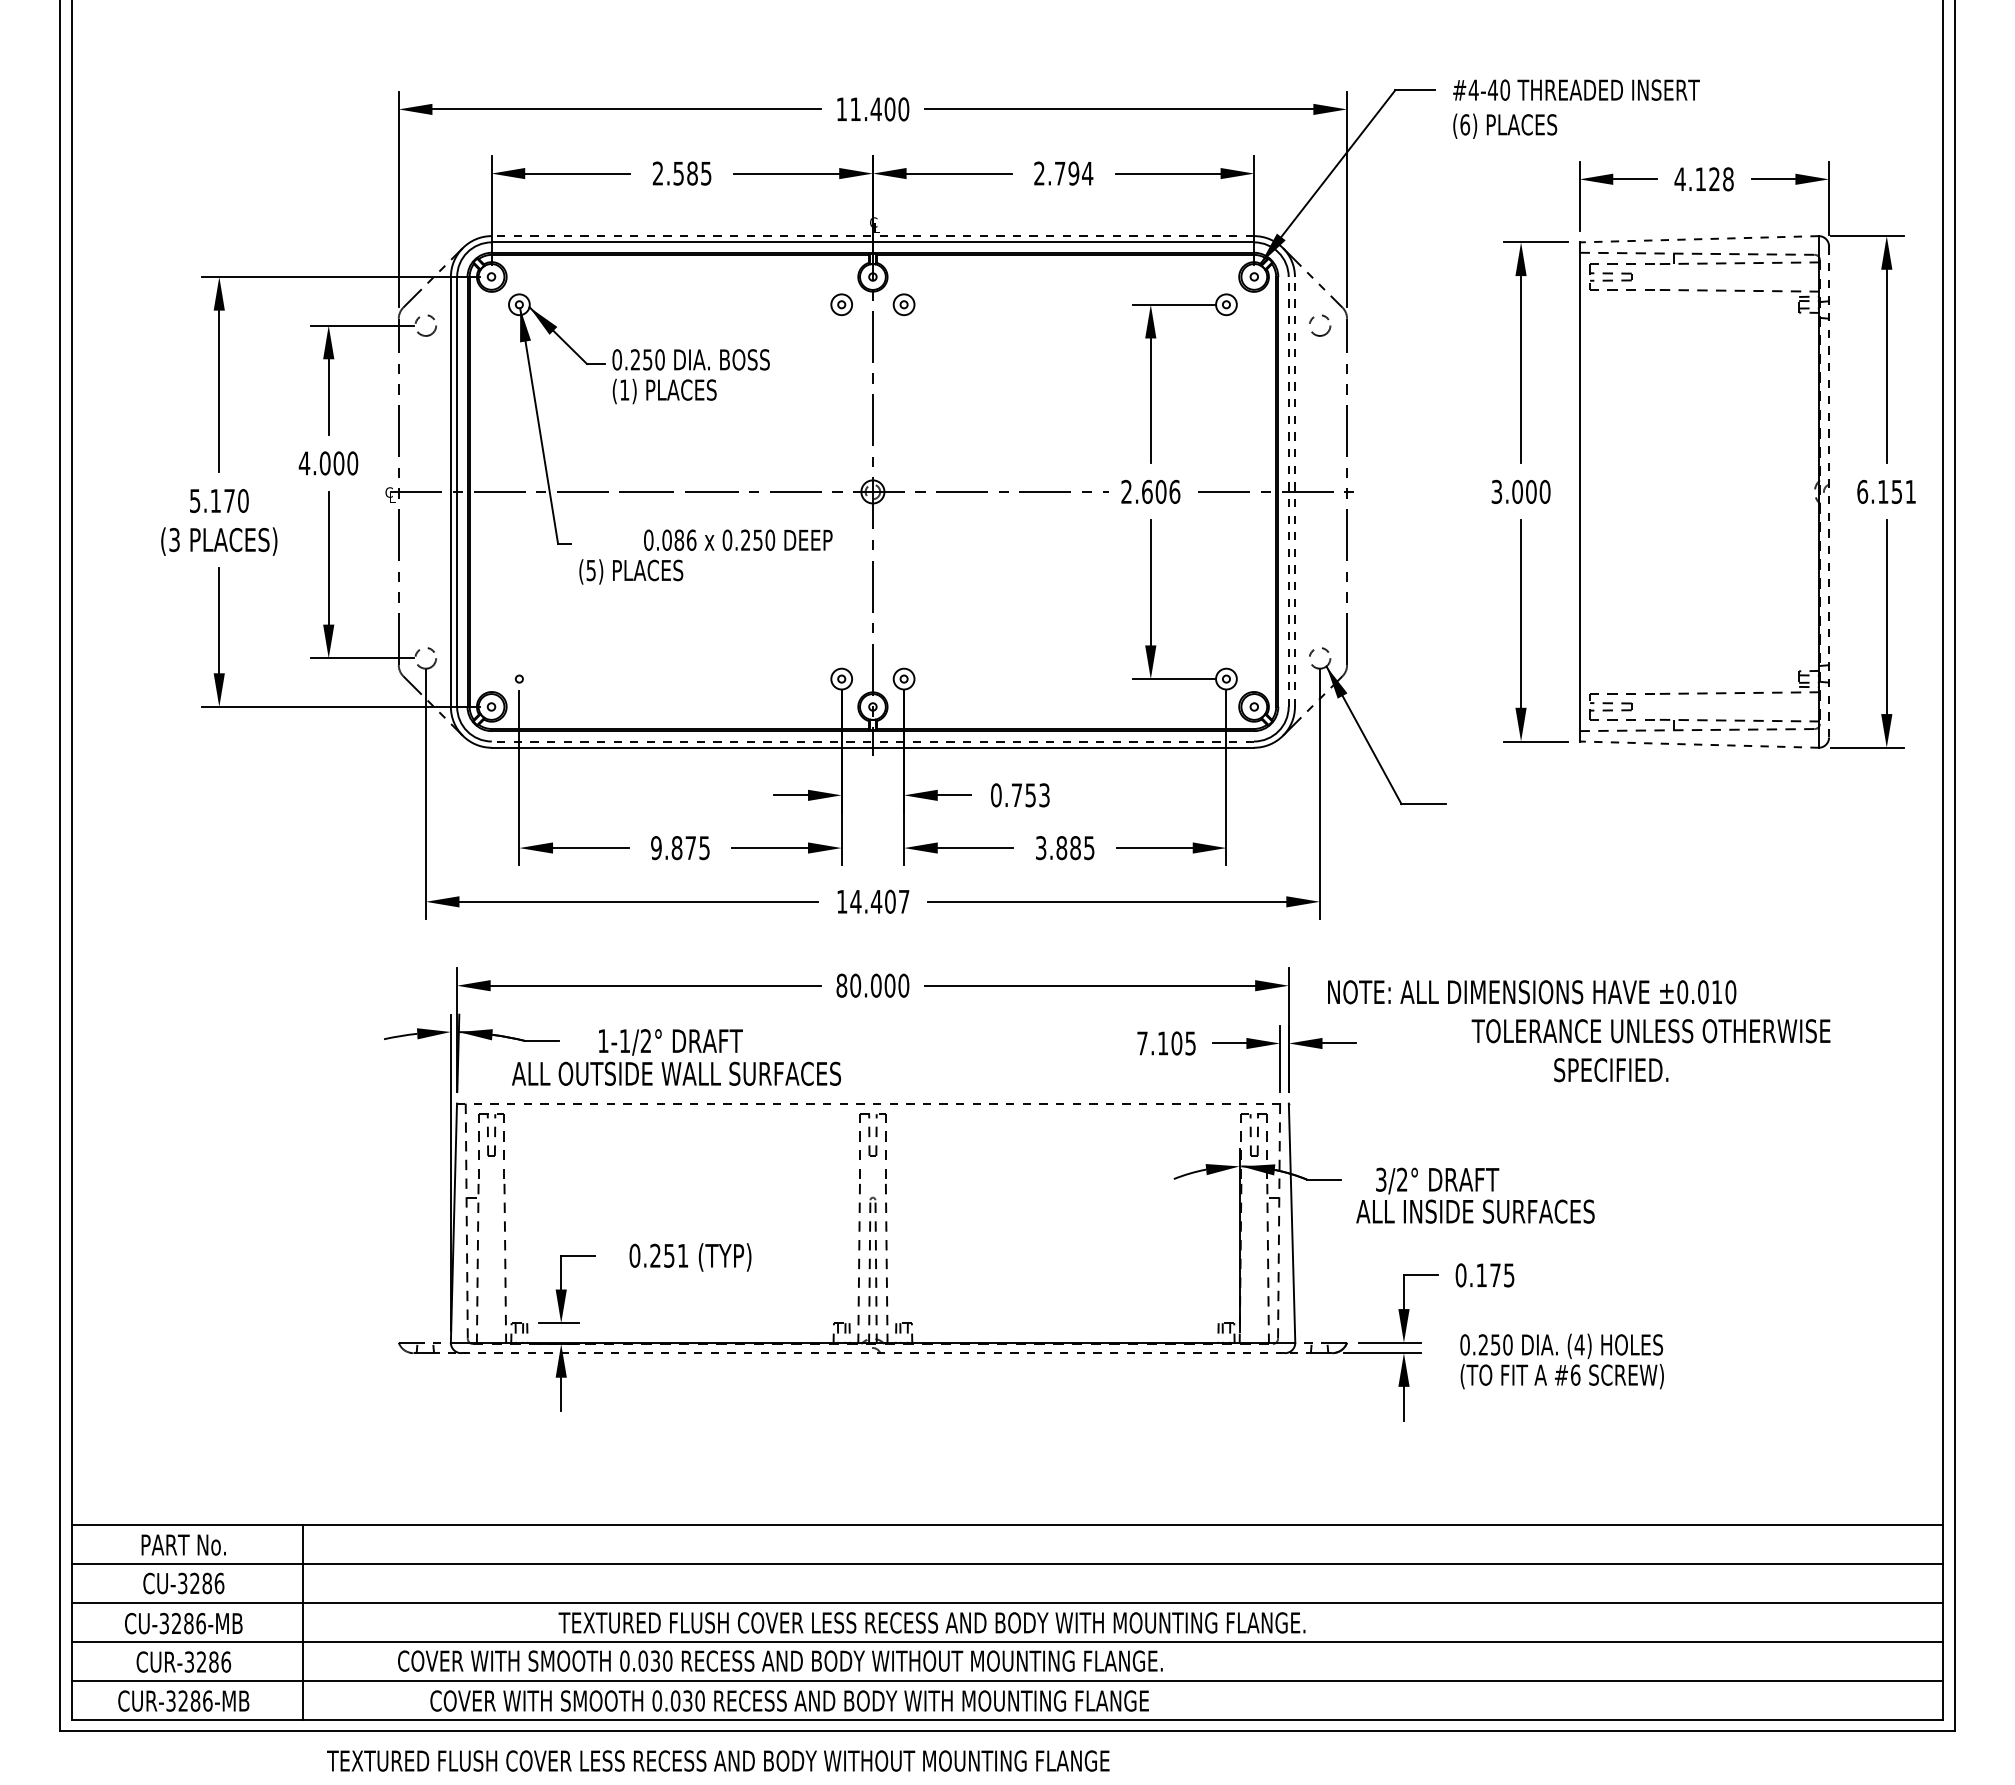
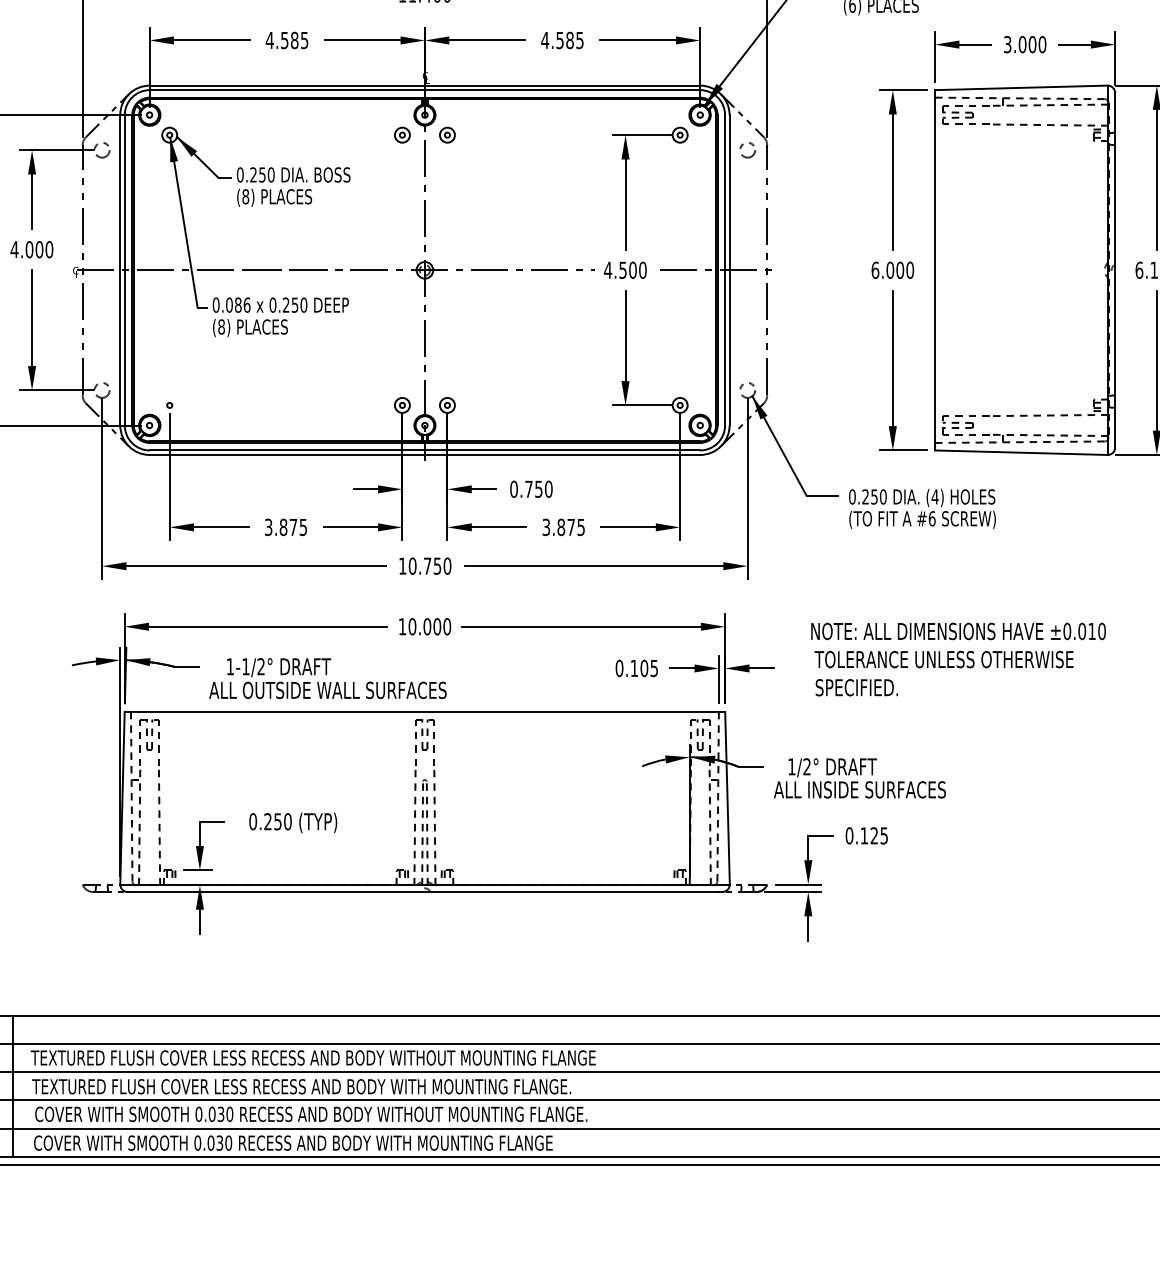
text: (657, 173) -> (269, 40), 2.585 -> 4.585
text: (1063, 173) -> (562, 40), 2.794 -> 4.585
text: (1703, 179) -> (1024, 44), 4.128 -> 3.000
line: (872, 236) -> (424, 85), dashed -> solid
line: (1699, 239) -> (1021, 88), dashed -> solid
text: (624, 389) -> (245, 196), (1) -> (8)
text: (1150, 491) -> (625, 269), 2.606 -> 4.500
line: (1288, 491) -> (724, 269), dashed -> solid
line: (1294, 491) -> (729, 269), dashed -> solid
text: (1496, 491) -> (875, 269), 3.000 -> 6.000
line: (1829, 491) -> (1115, 269), dashed -> solid
text: (738, 539) -> (280, 304), moved
text: (591, 570) -> (221, 327), (5) -> (8)
line: (872, 741) -> (424, 450), dashed -> solid
line: (1699, 744) -> (1021, 452), dashed -> solid
text: (1044, 795) -> (548, 489), 0.753 -> 0.750
text: (656, 847) -> (268, 526), 9.875 -> 3.875
text: (1075, 848) -> (571, 527), 3.885 -> 3.875
text: (879, 901) -> (429, 565), 14.407 -> 10.750
text: (841, 985) -> (402, 626), 80.000 -> 10.000
text: (1532, 992) -> (958, 631), moved
text: (1650, 1031) -> (943, 659), moved
text: (1142, 1043) -> (619, 668), 7.105 -> 0.105
text: (1611, 1070) -> (857, 687), moved
text: (676, 1073) -> (327, 690), moved
line: (872, 1103) -> (424, 711), dashed -> solid
text: (1381, 1179) -> (792, 766), 3/2° -> 1/2°
text: (682, 1255) -> (287, 821), 0.251 -> 0.250
text: (1495, 1274) -> (874, 835), 0.175 -> 0.125
line: (873, 1353) -> (425, 892), dashed -> solid
text: (1561, 1361) -> (922, 508), moved
text: (931, 1622) -> (301, 1086), moved
text: (780, 1660) -> (311, 1113), moved
text: (789, 1700) -> (293, 1142), moved
text: (718, 1760) -> (313, 1057), moved

